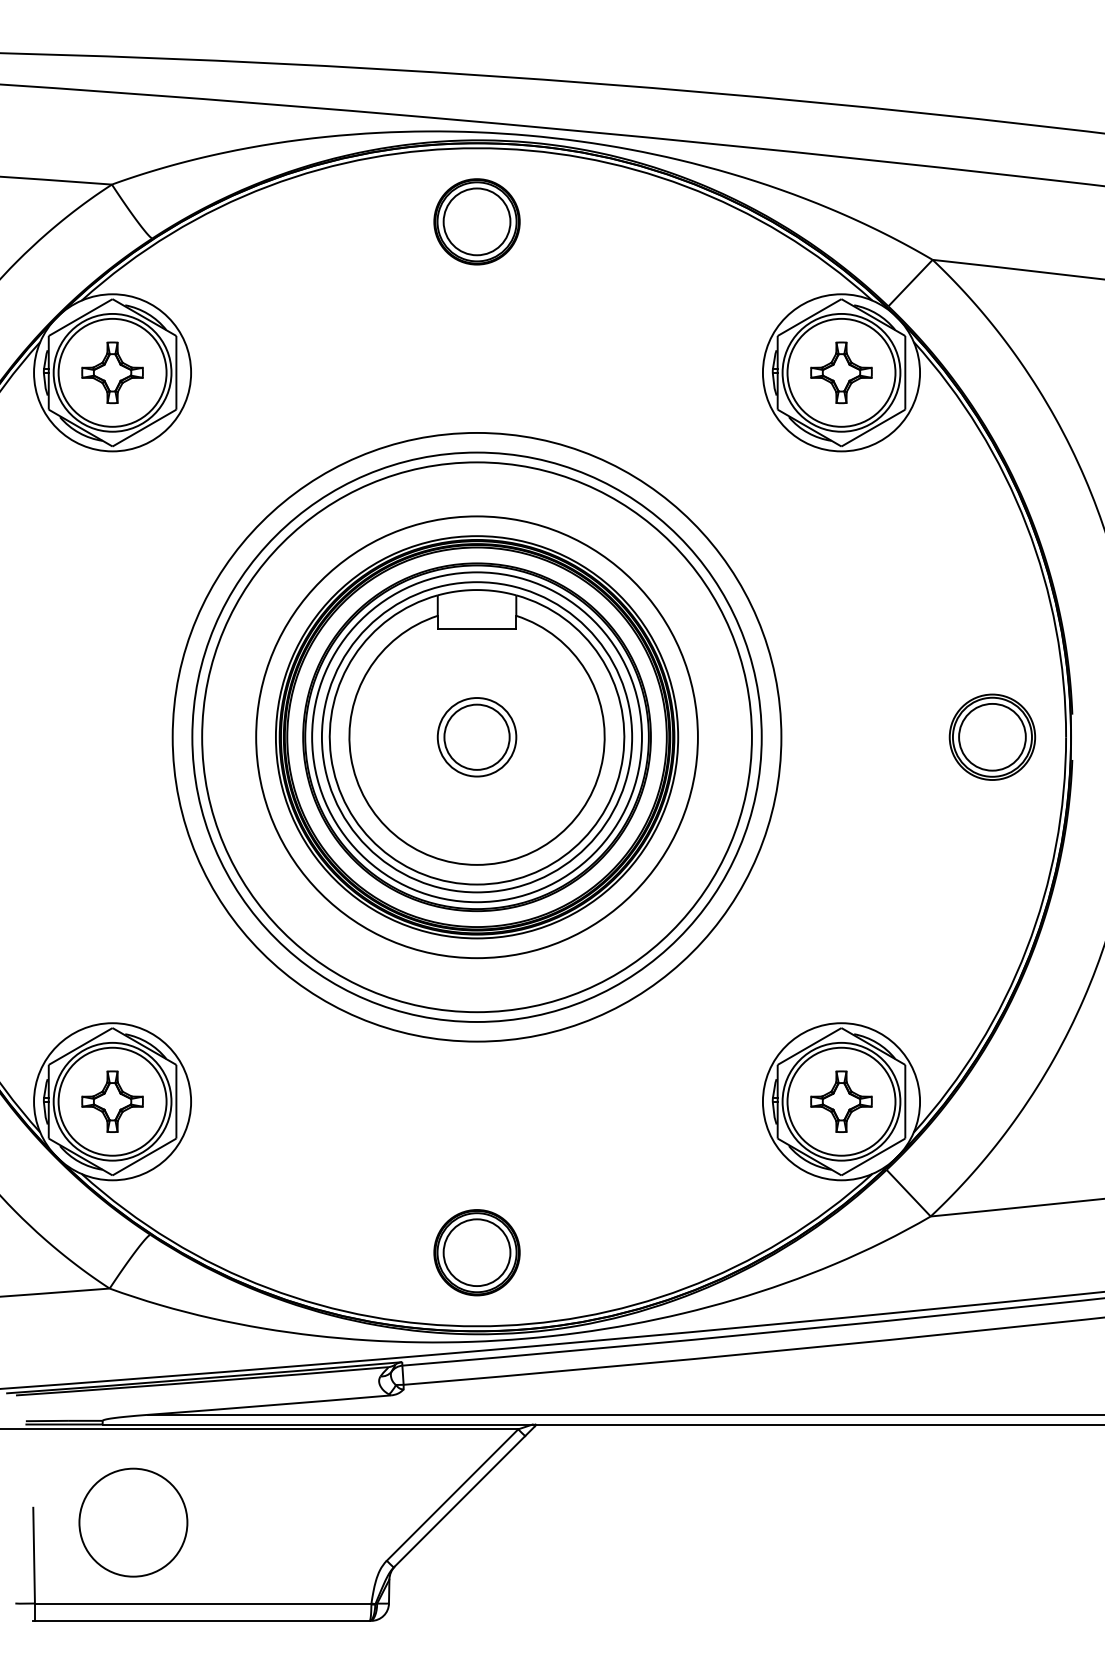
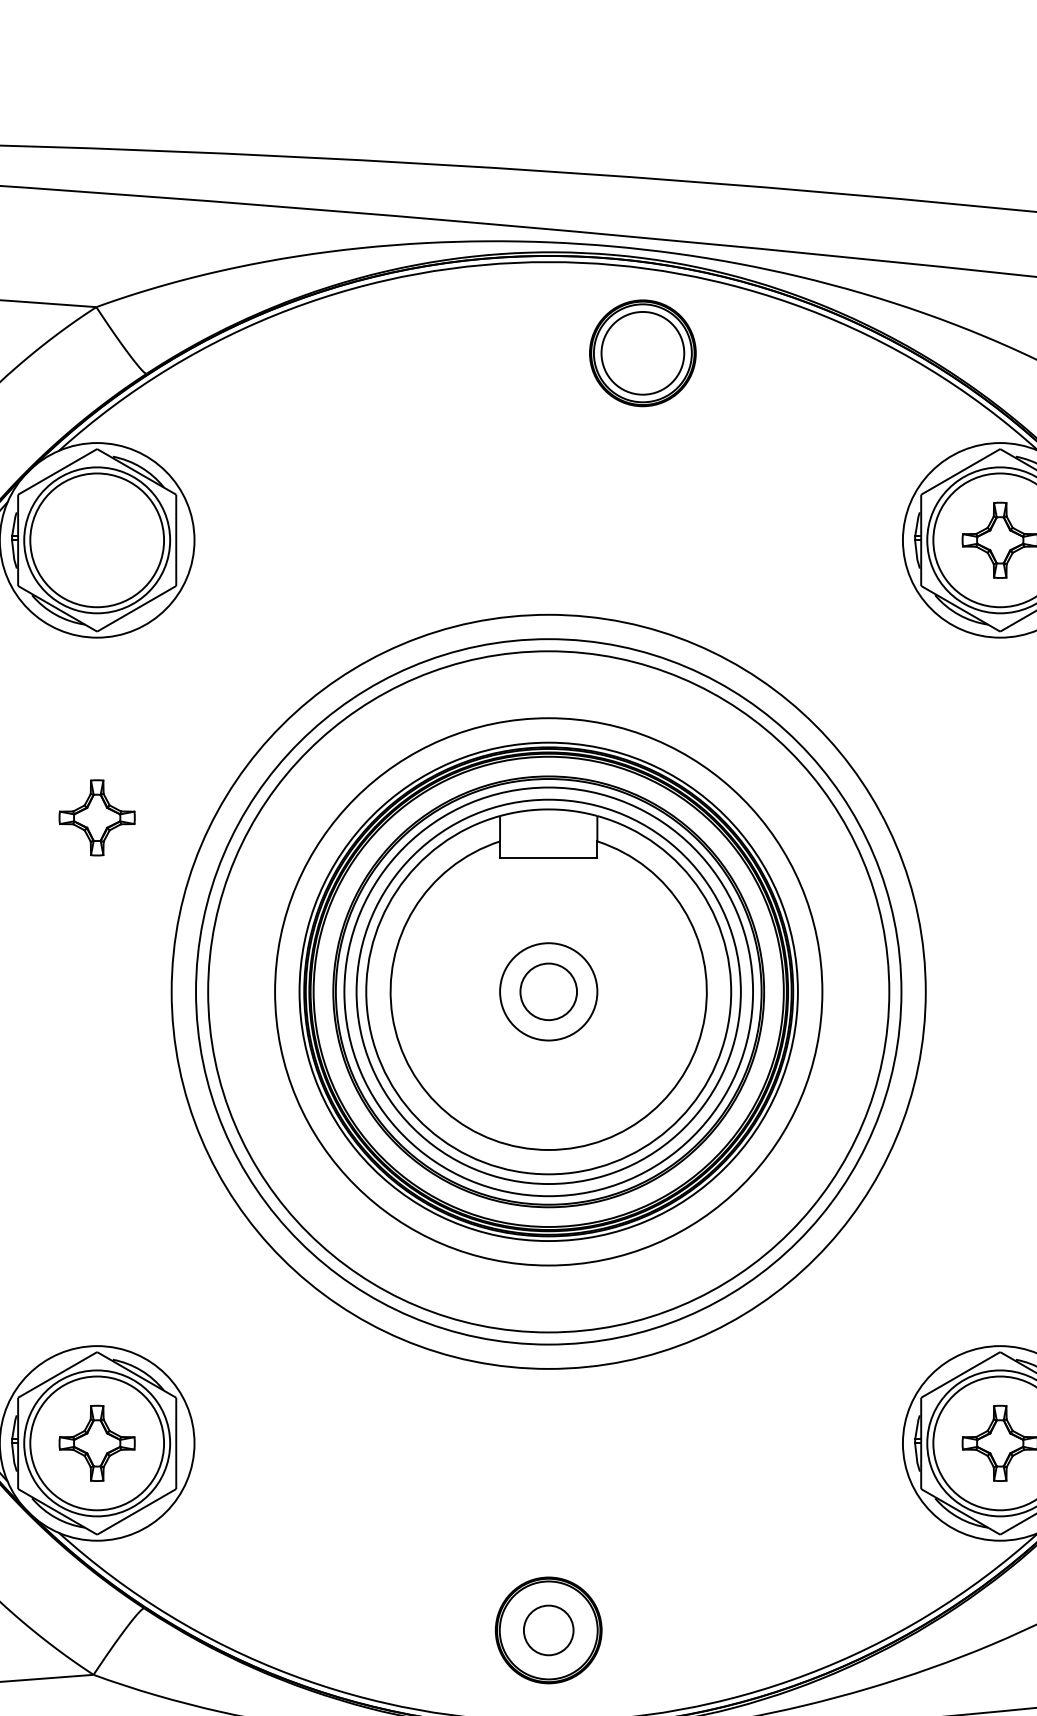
part: (476, 221) -> (642, 352), moved
part: (112, 372) -> (97, 817), moved
circle: (476, 736) -> (548, 990), size x0.7
circle: (476, 1252) -> (548, 1630), size x0.6

